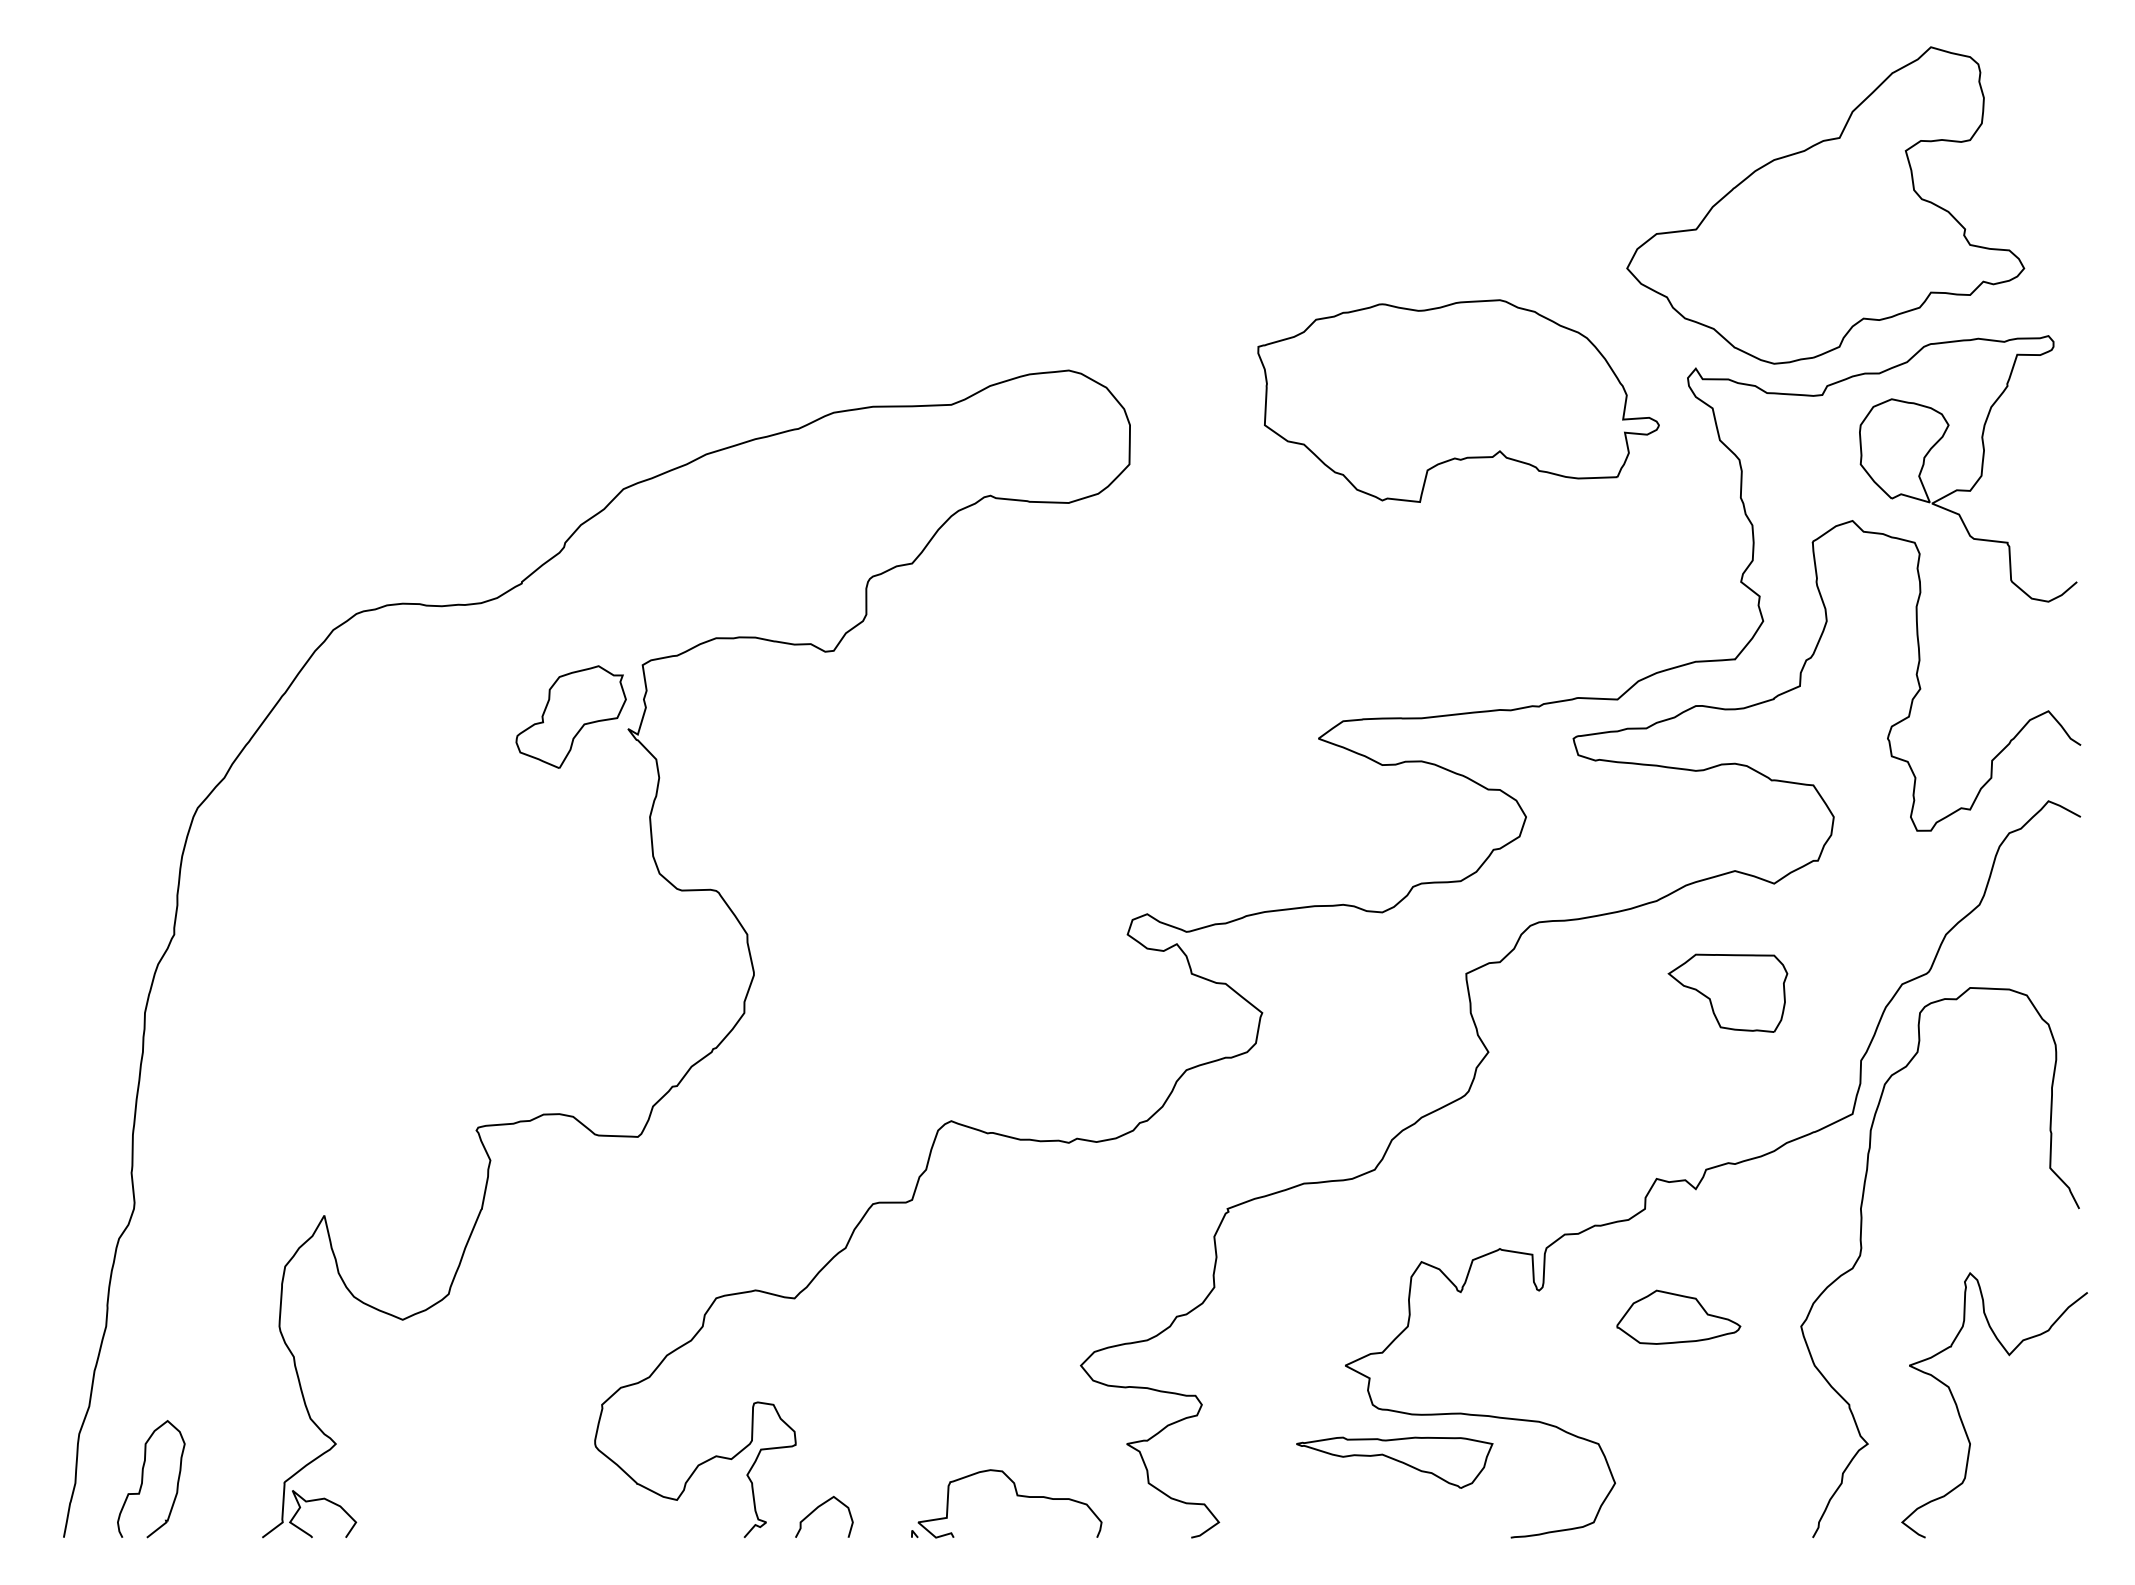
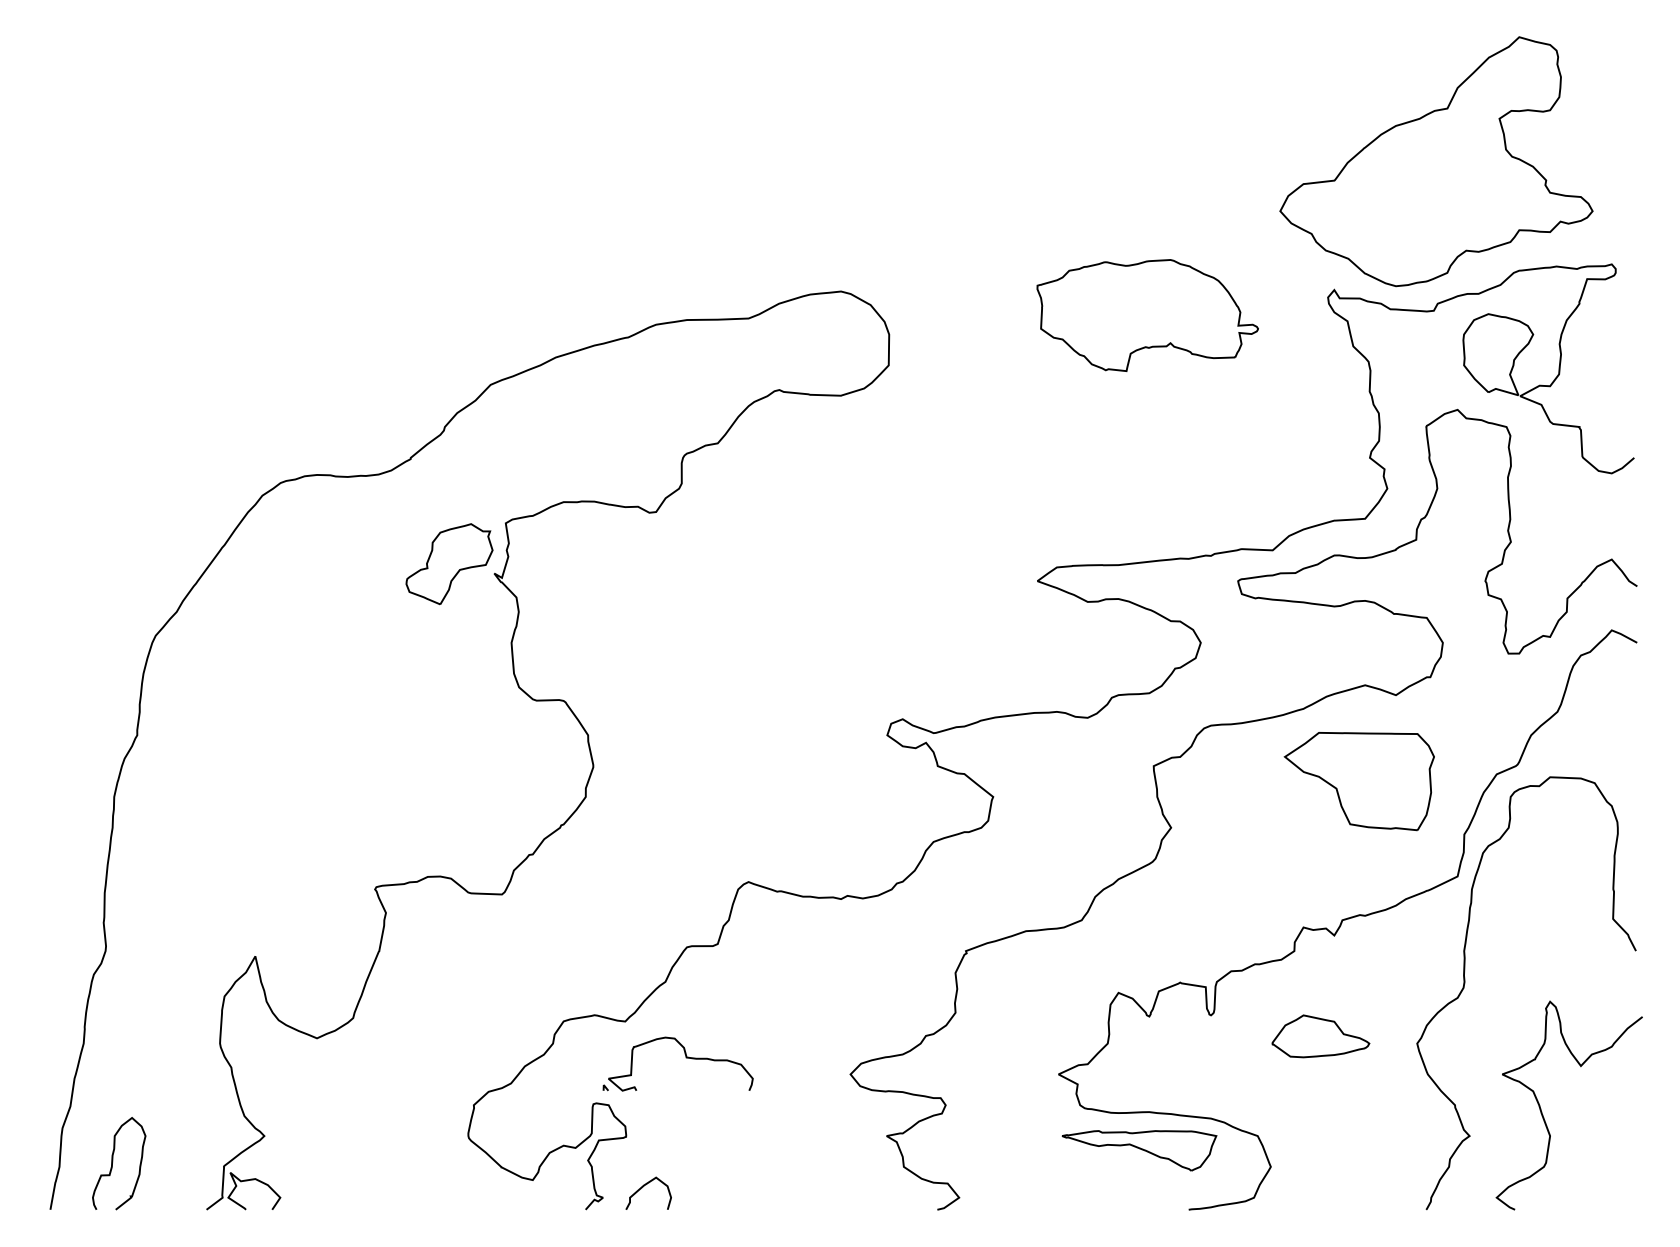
part: (1458, 401) -> (1147, 315), size x0.7
part: (1727, 993) -> (1359, 781), size x1.6
part: (1394, 1462) -> (1139, 1150), moved
part: (1016, 1495) -> (685, 1057), moved

